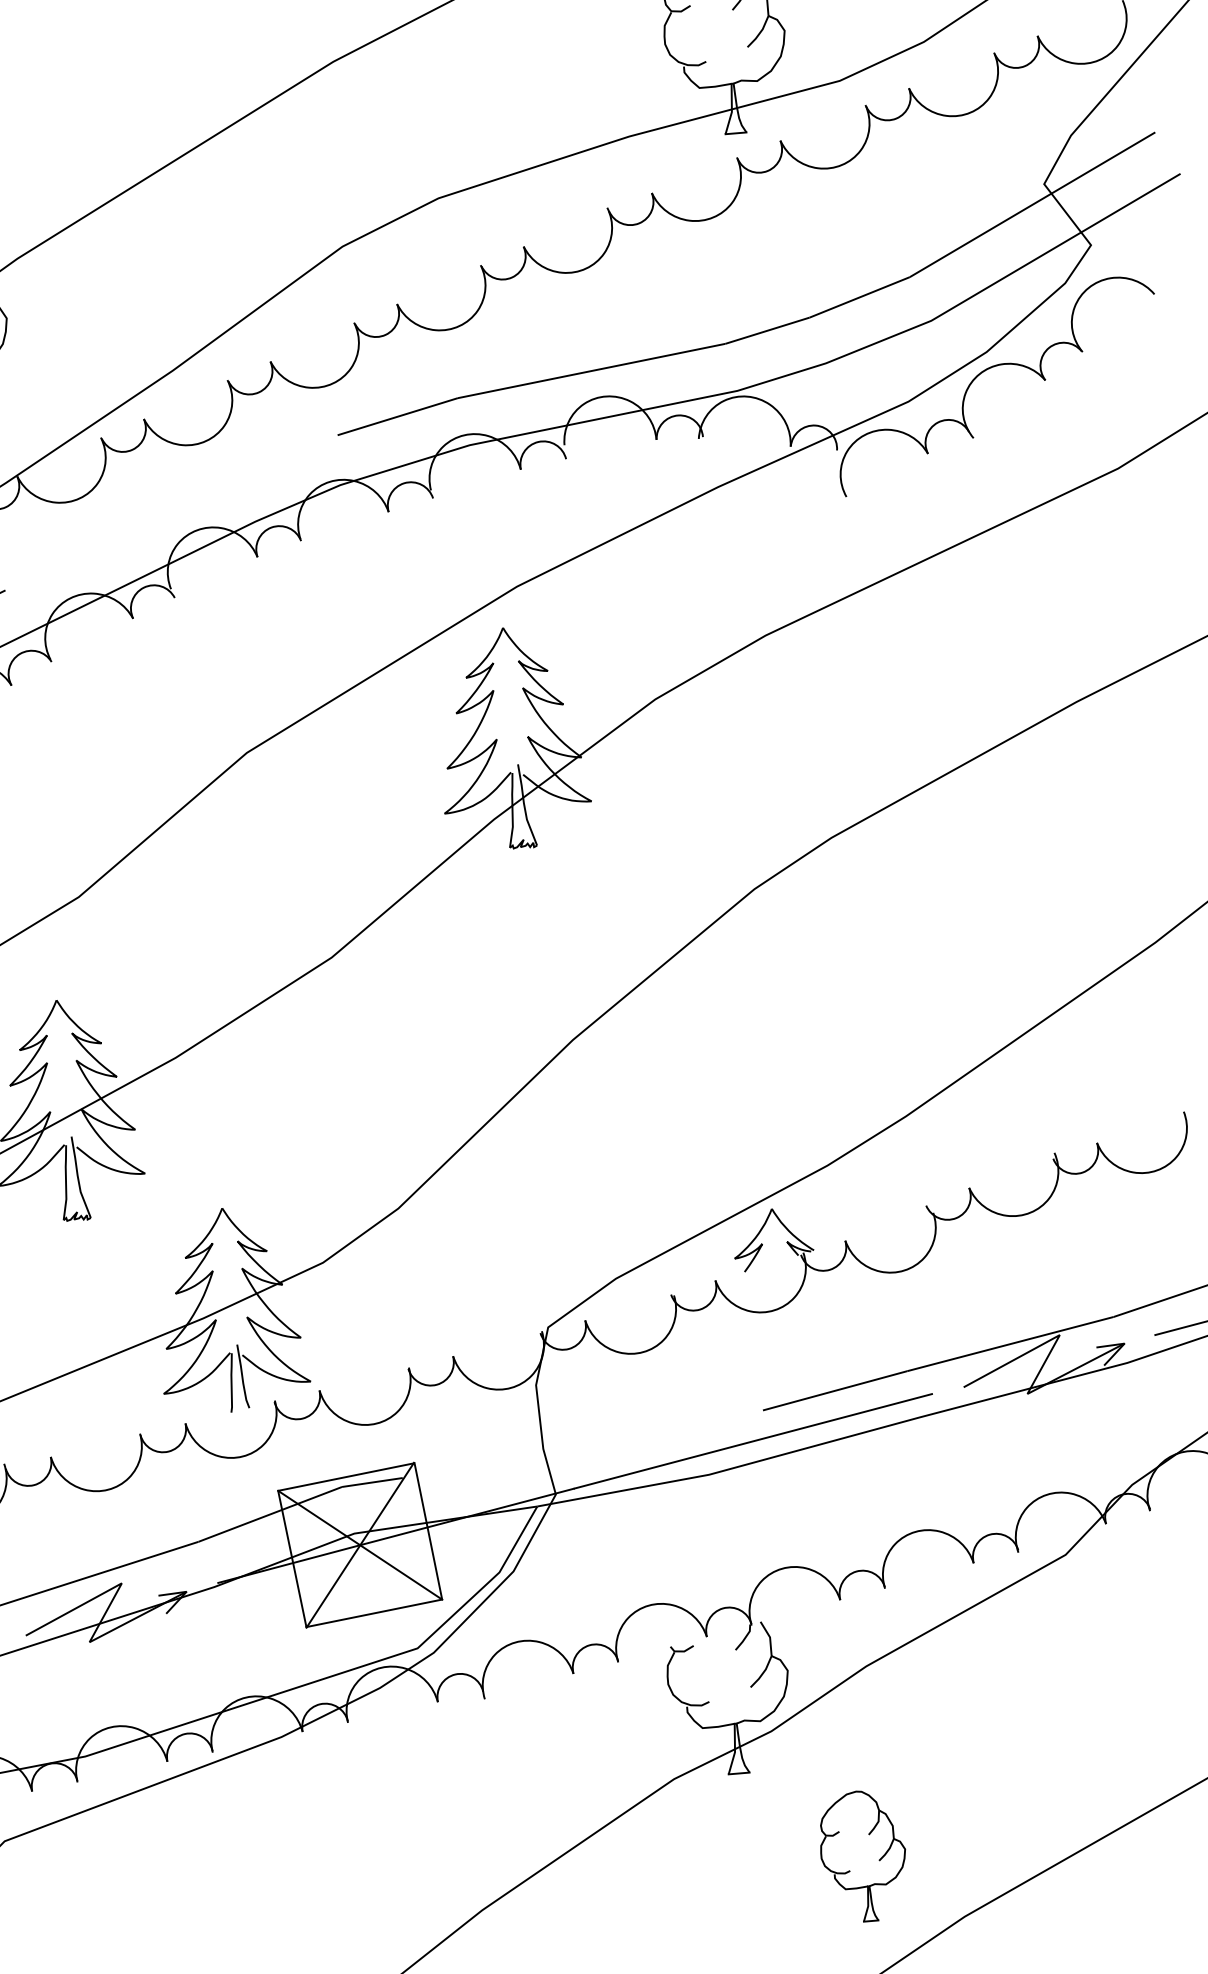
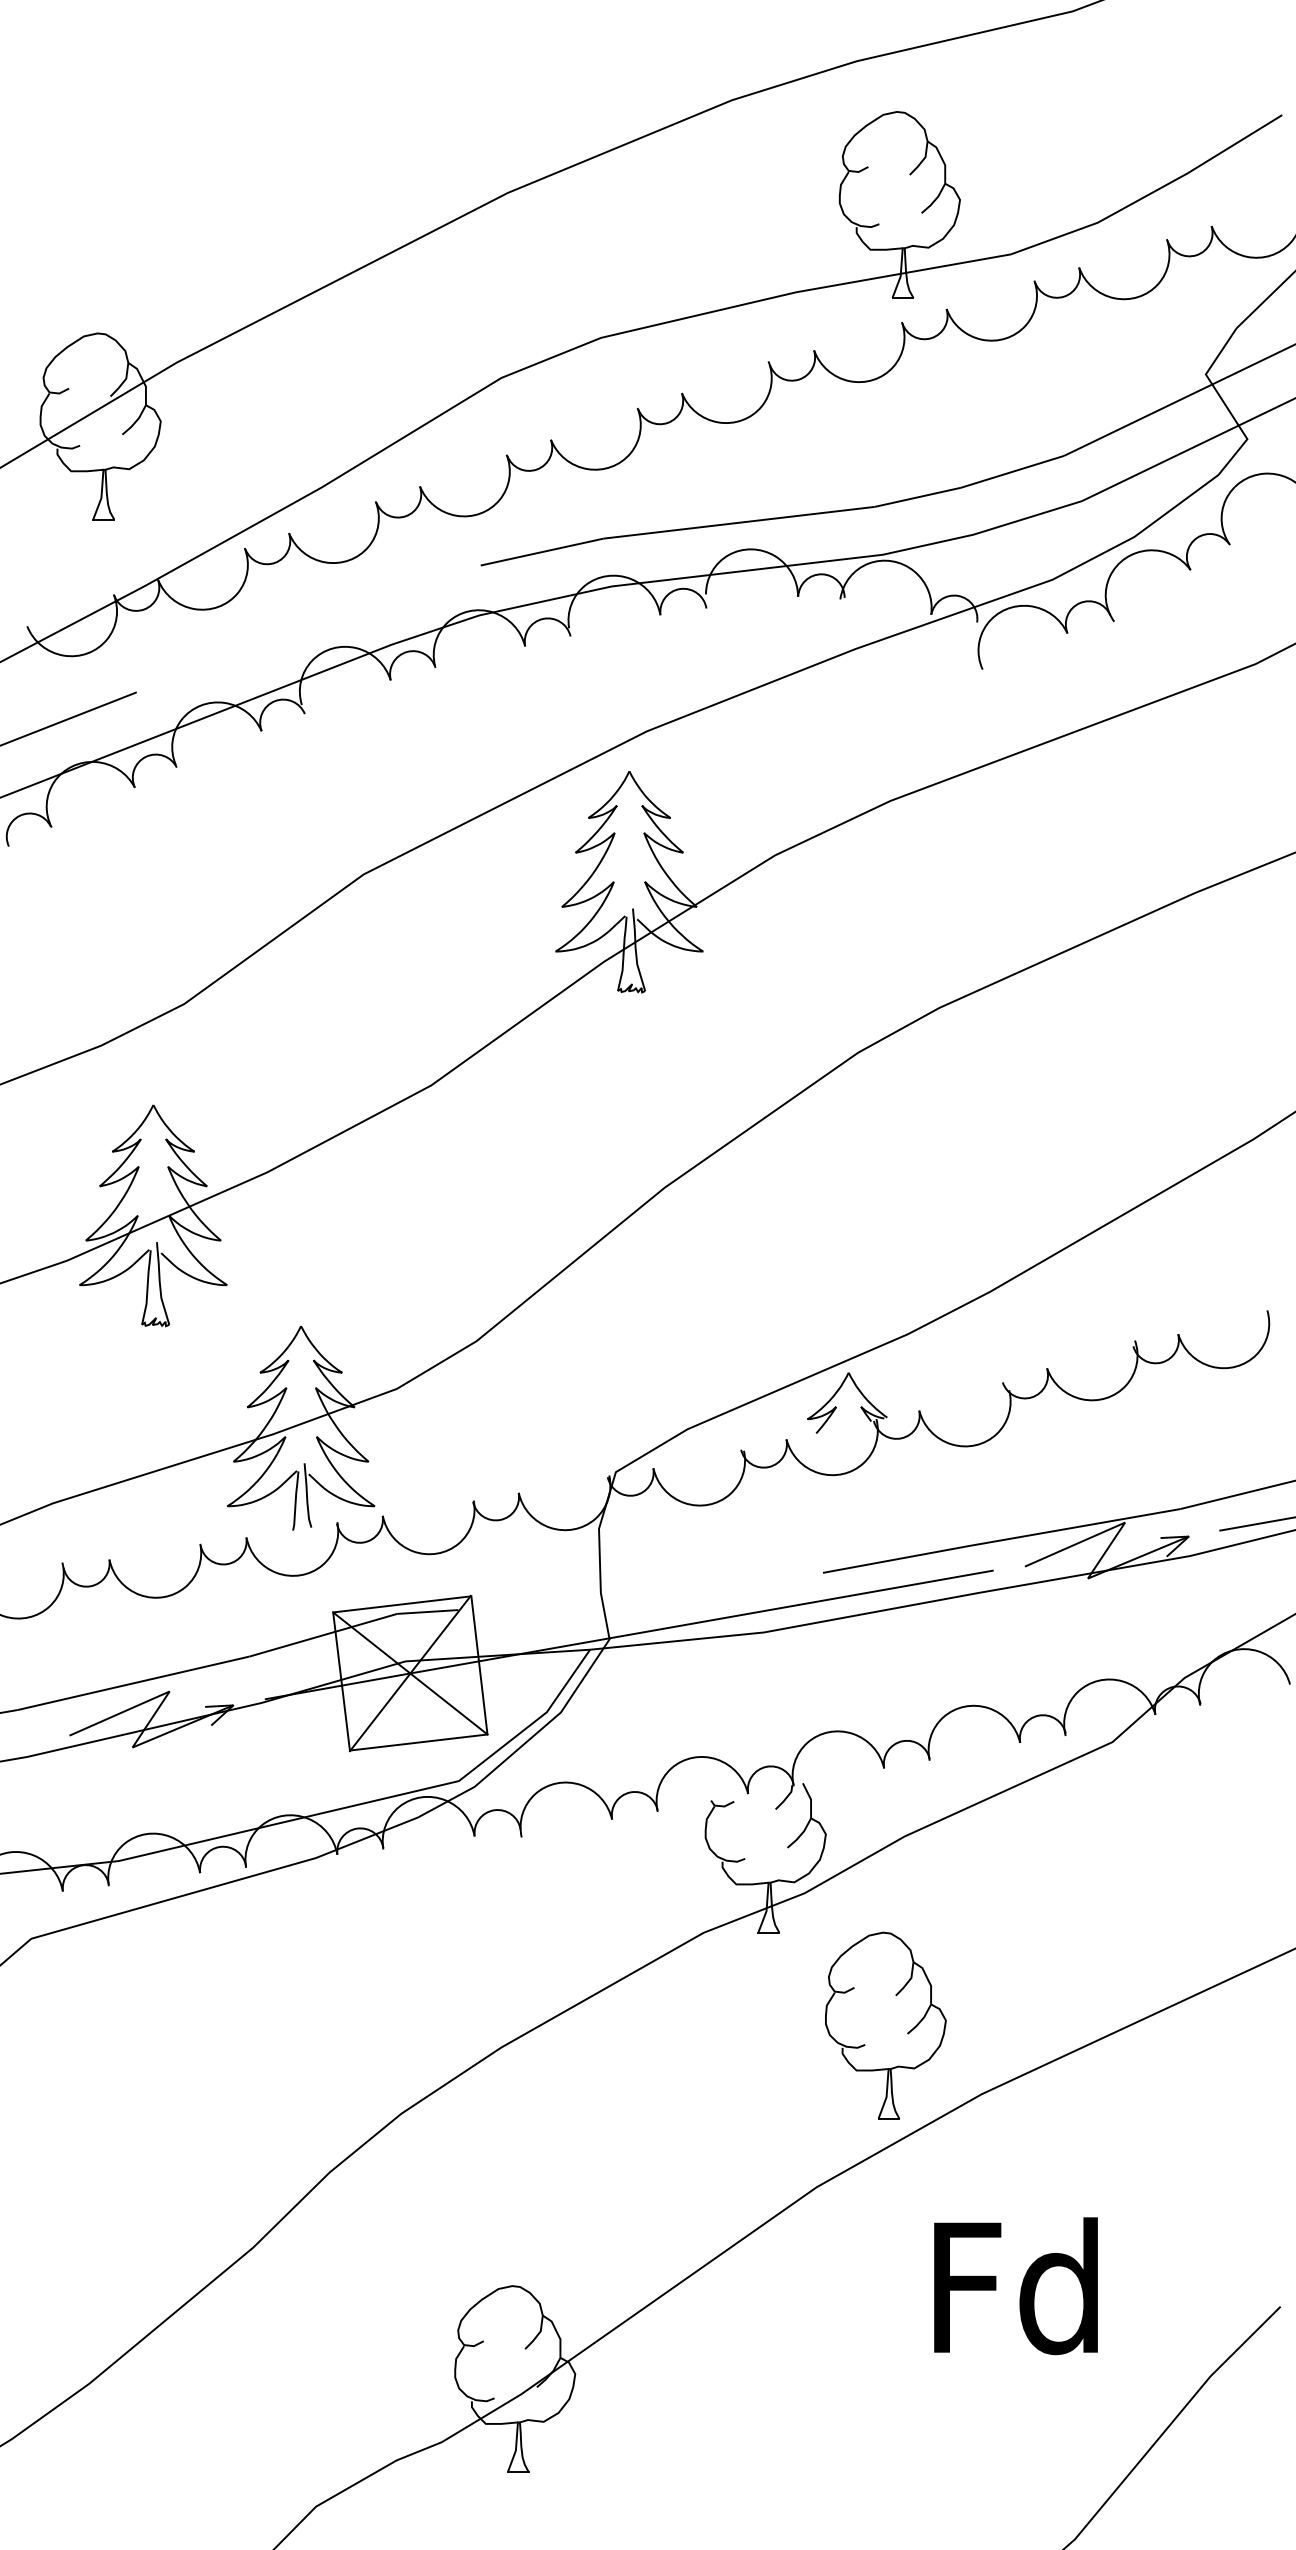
part: (863, 1856) -> (885, 2025), size x1.43

